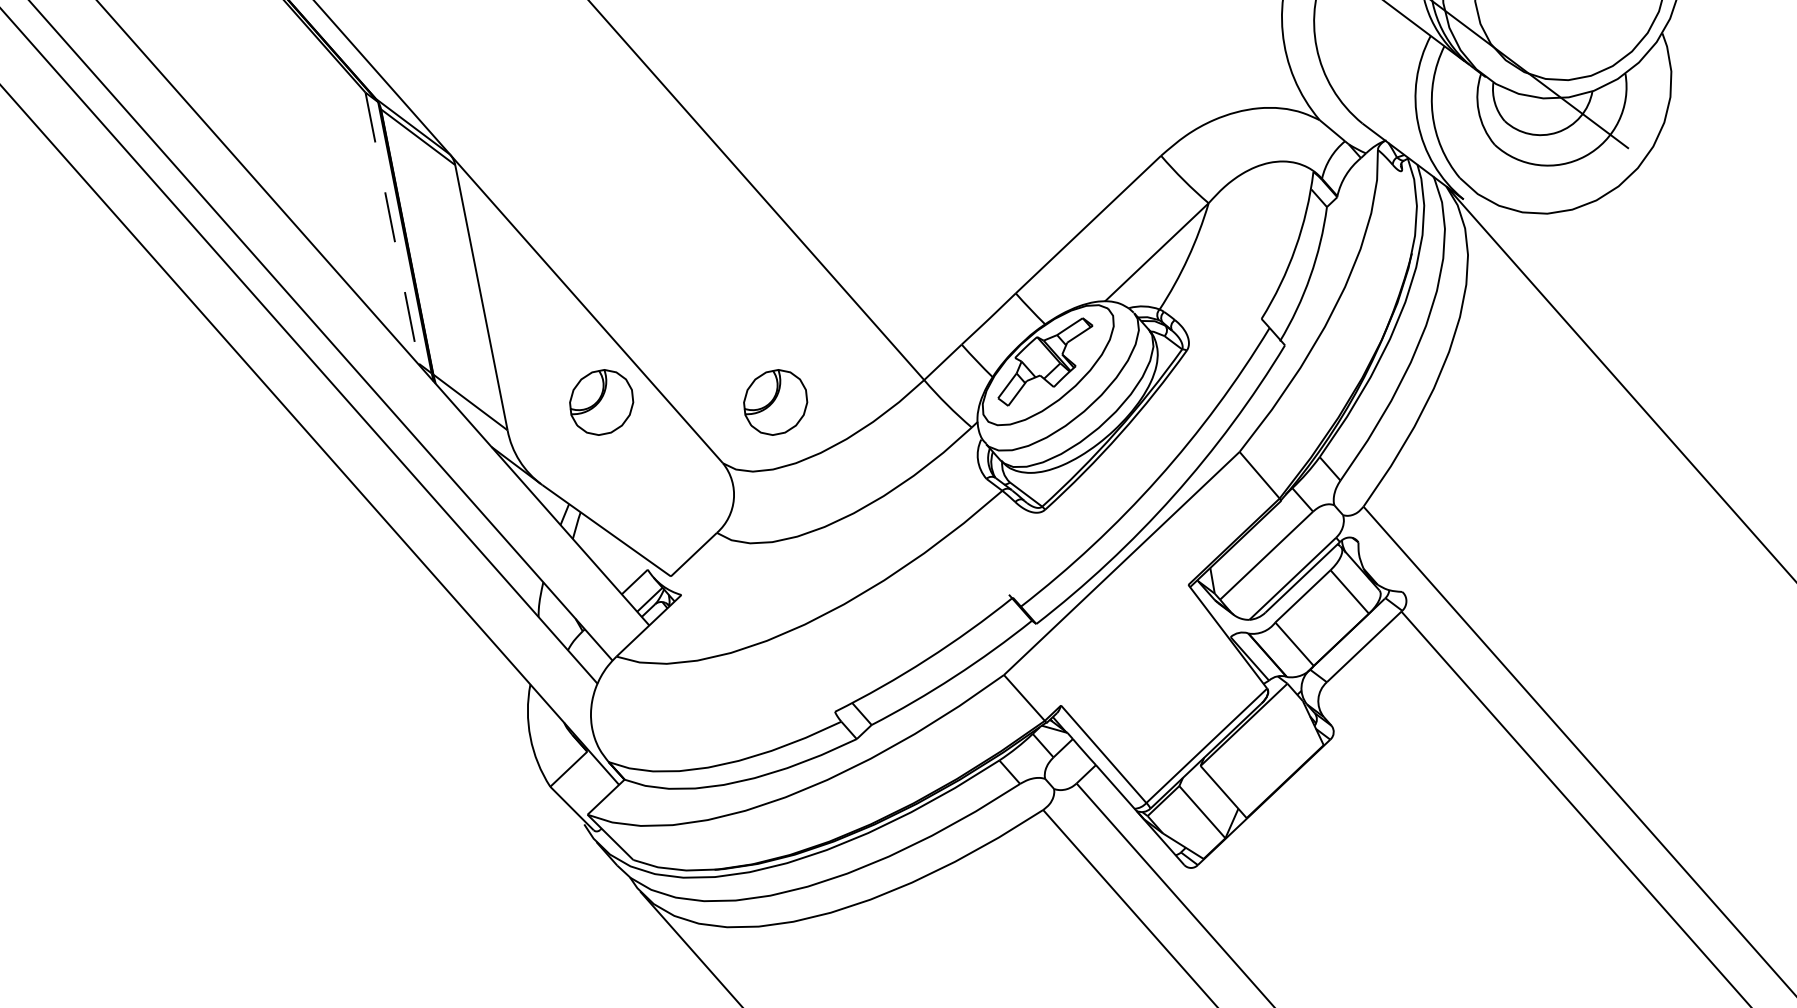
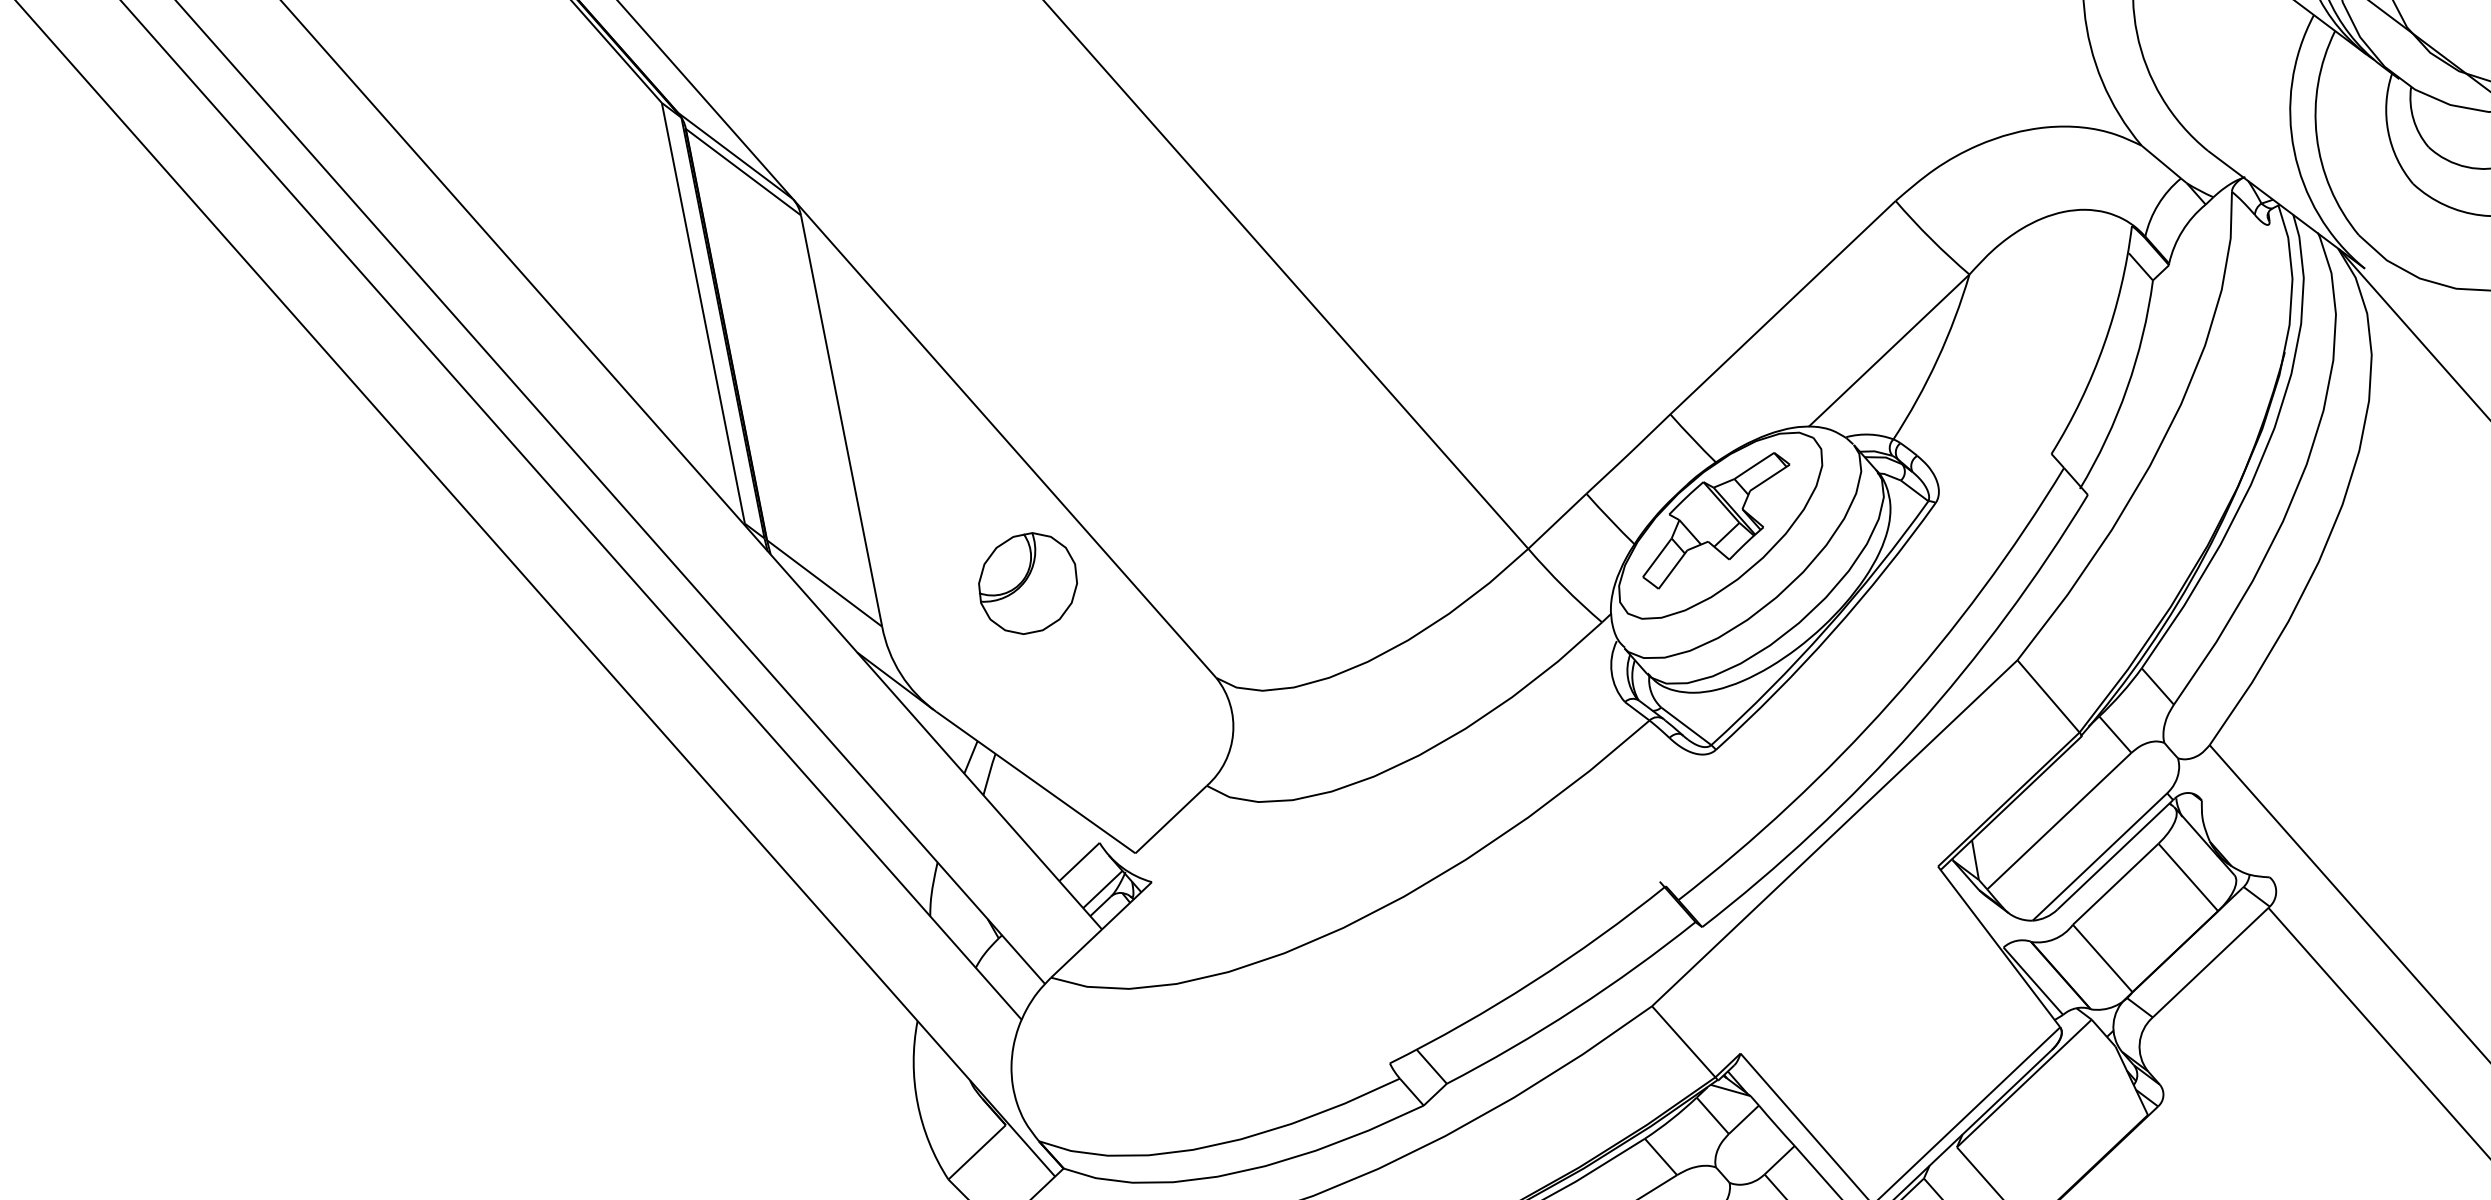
line: (392, 228) -> (703, 313), dashed -> solid
part: (775, 402) -> (1297, 583), removed

